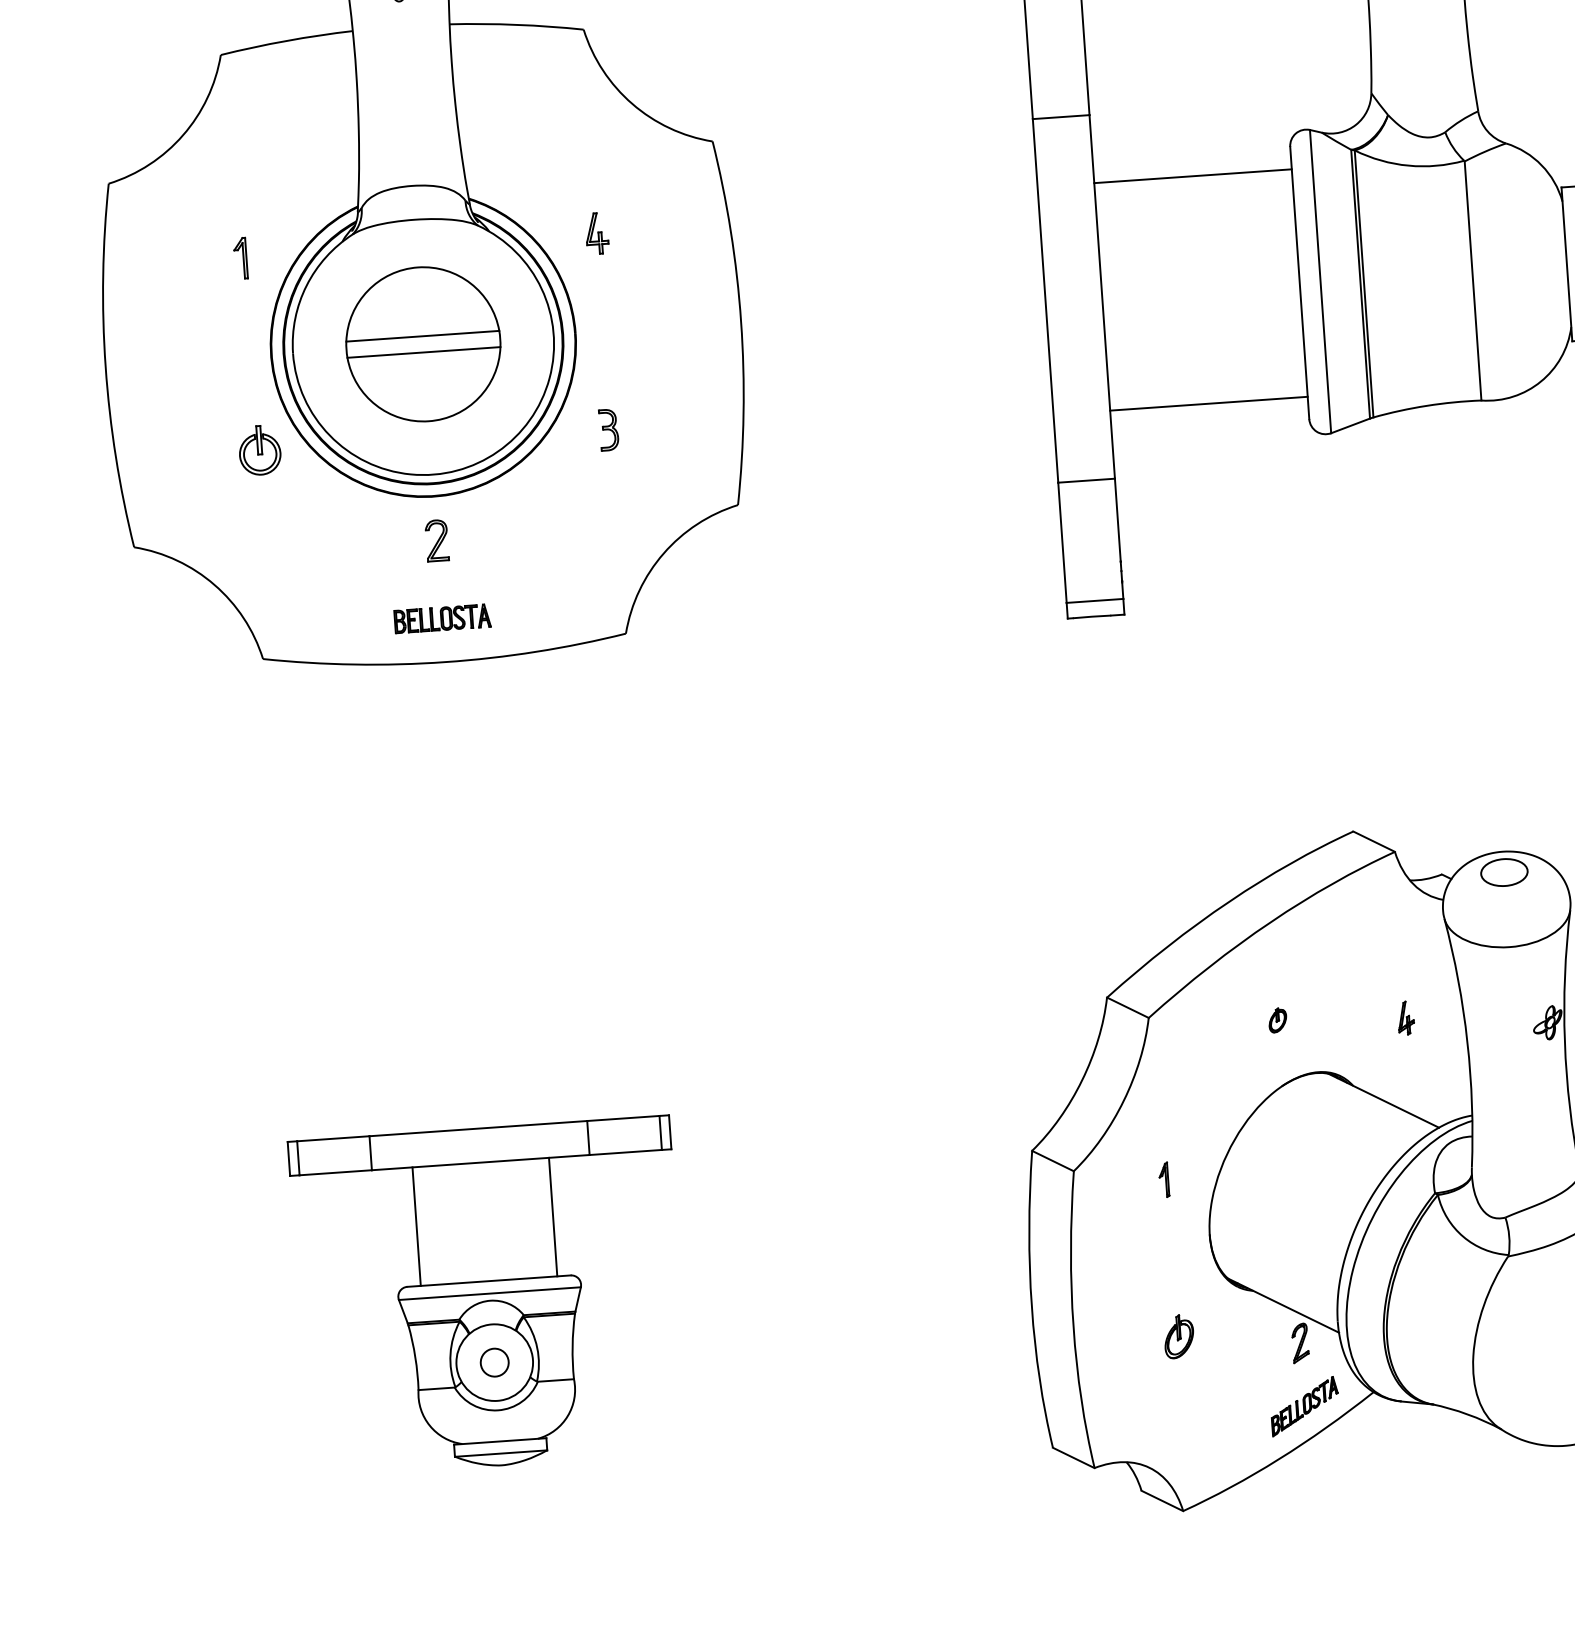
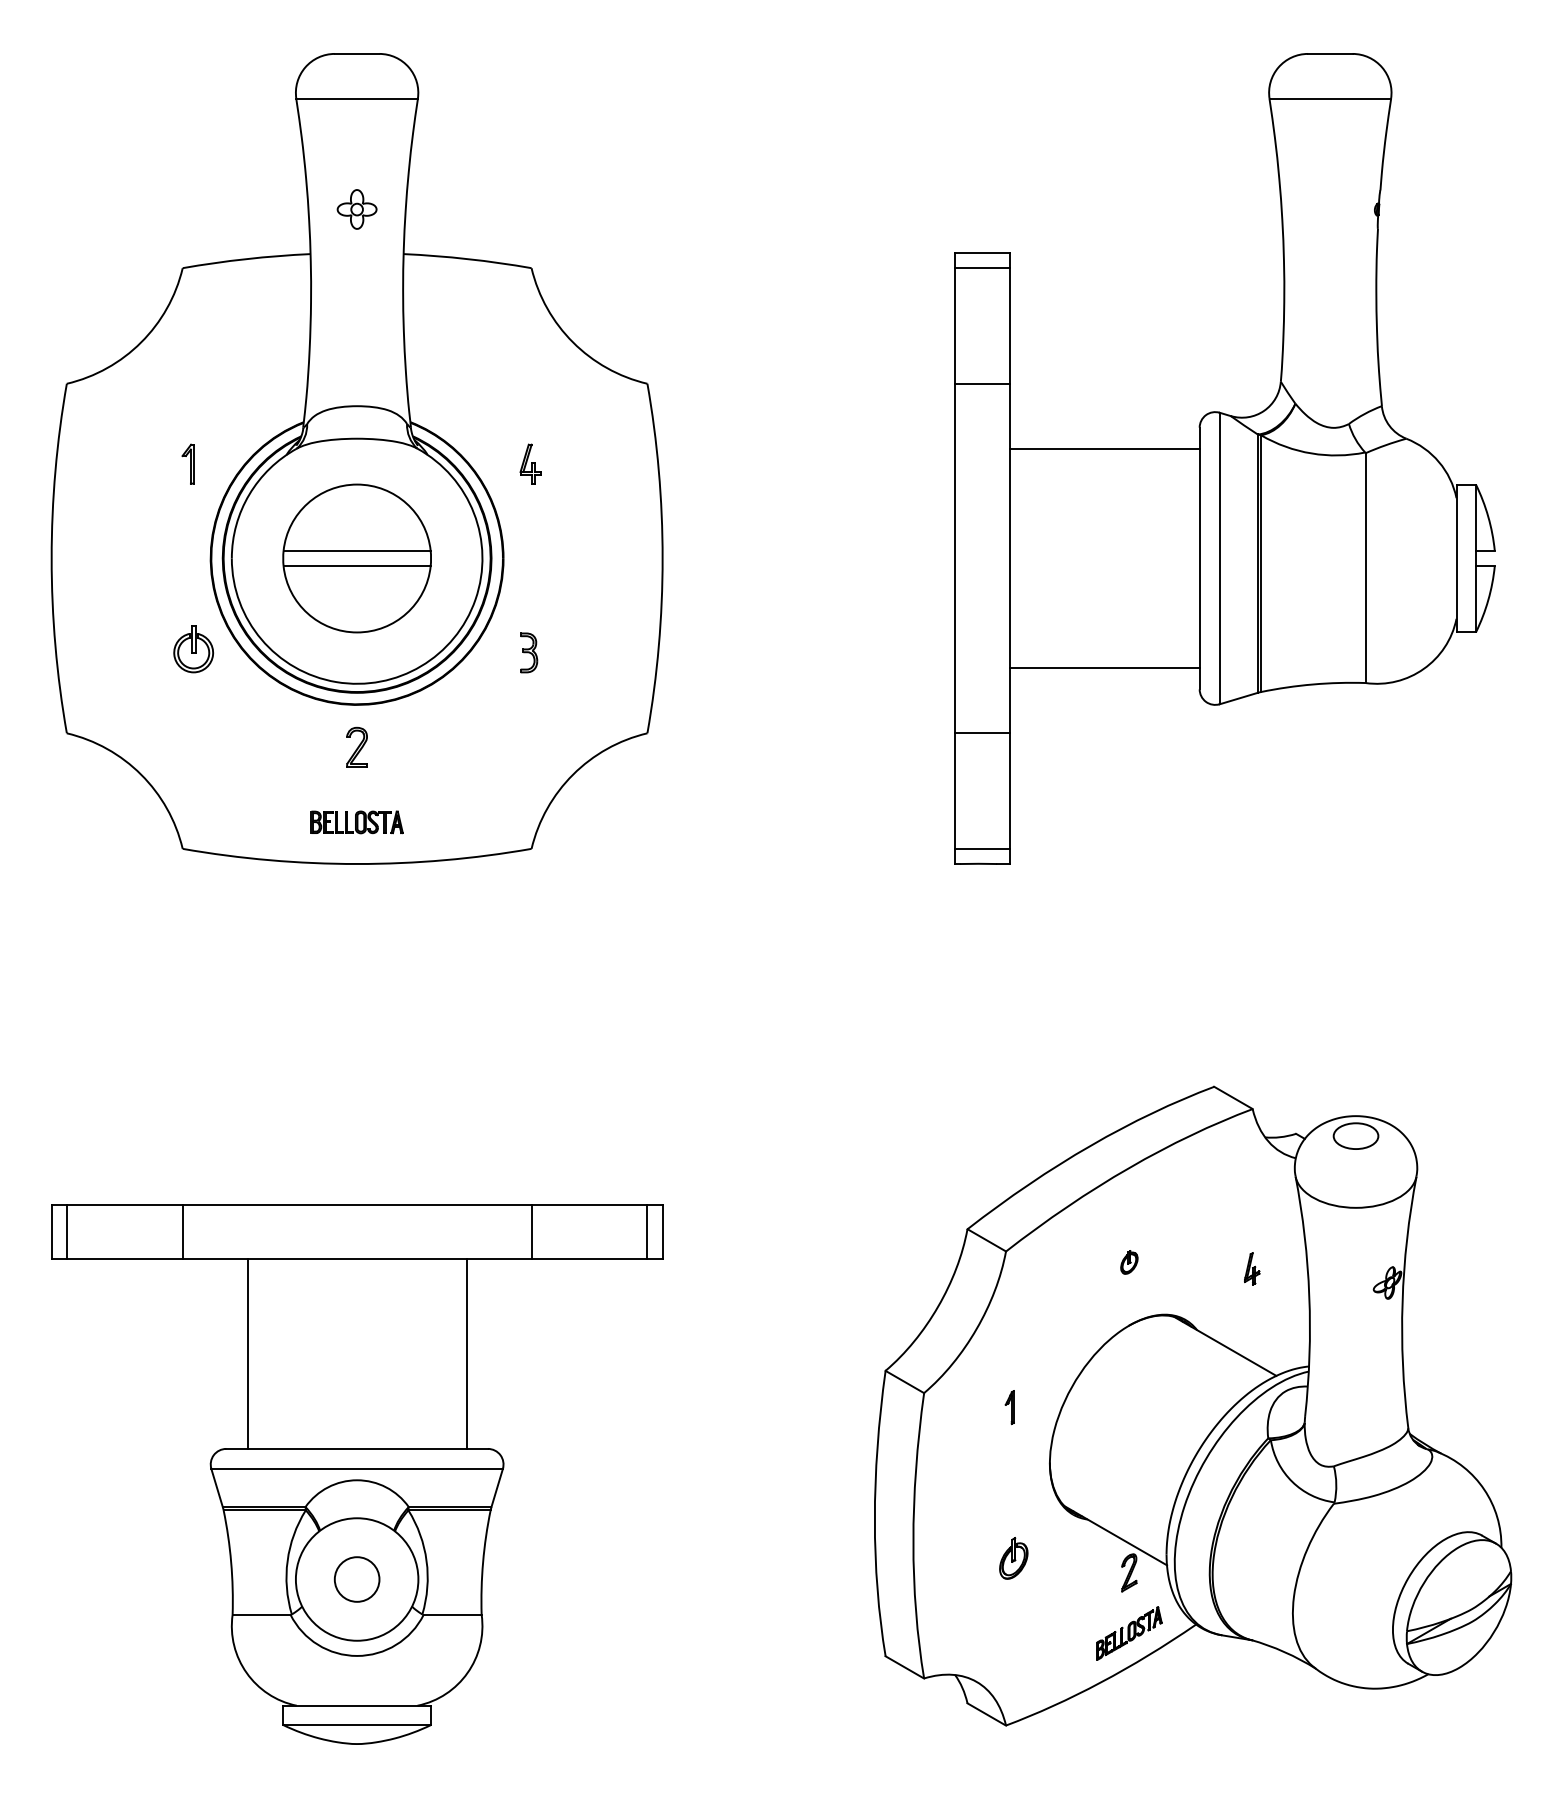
part: (490, 1297) -> (357, 1474), size x1.67

